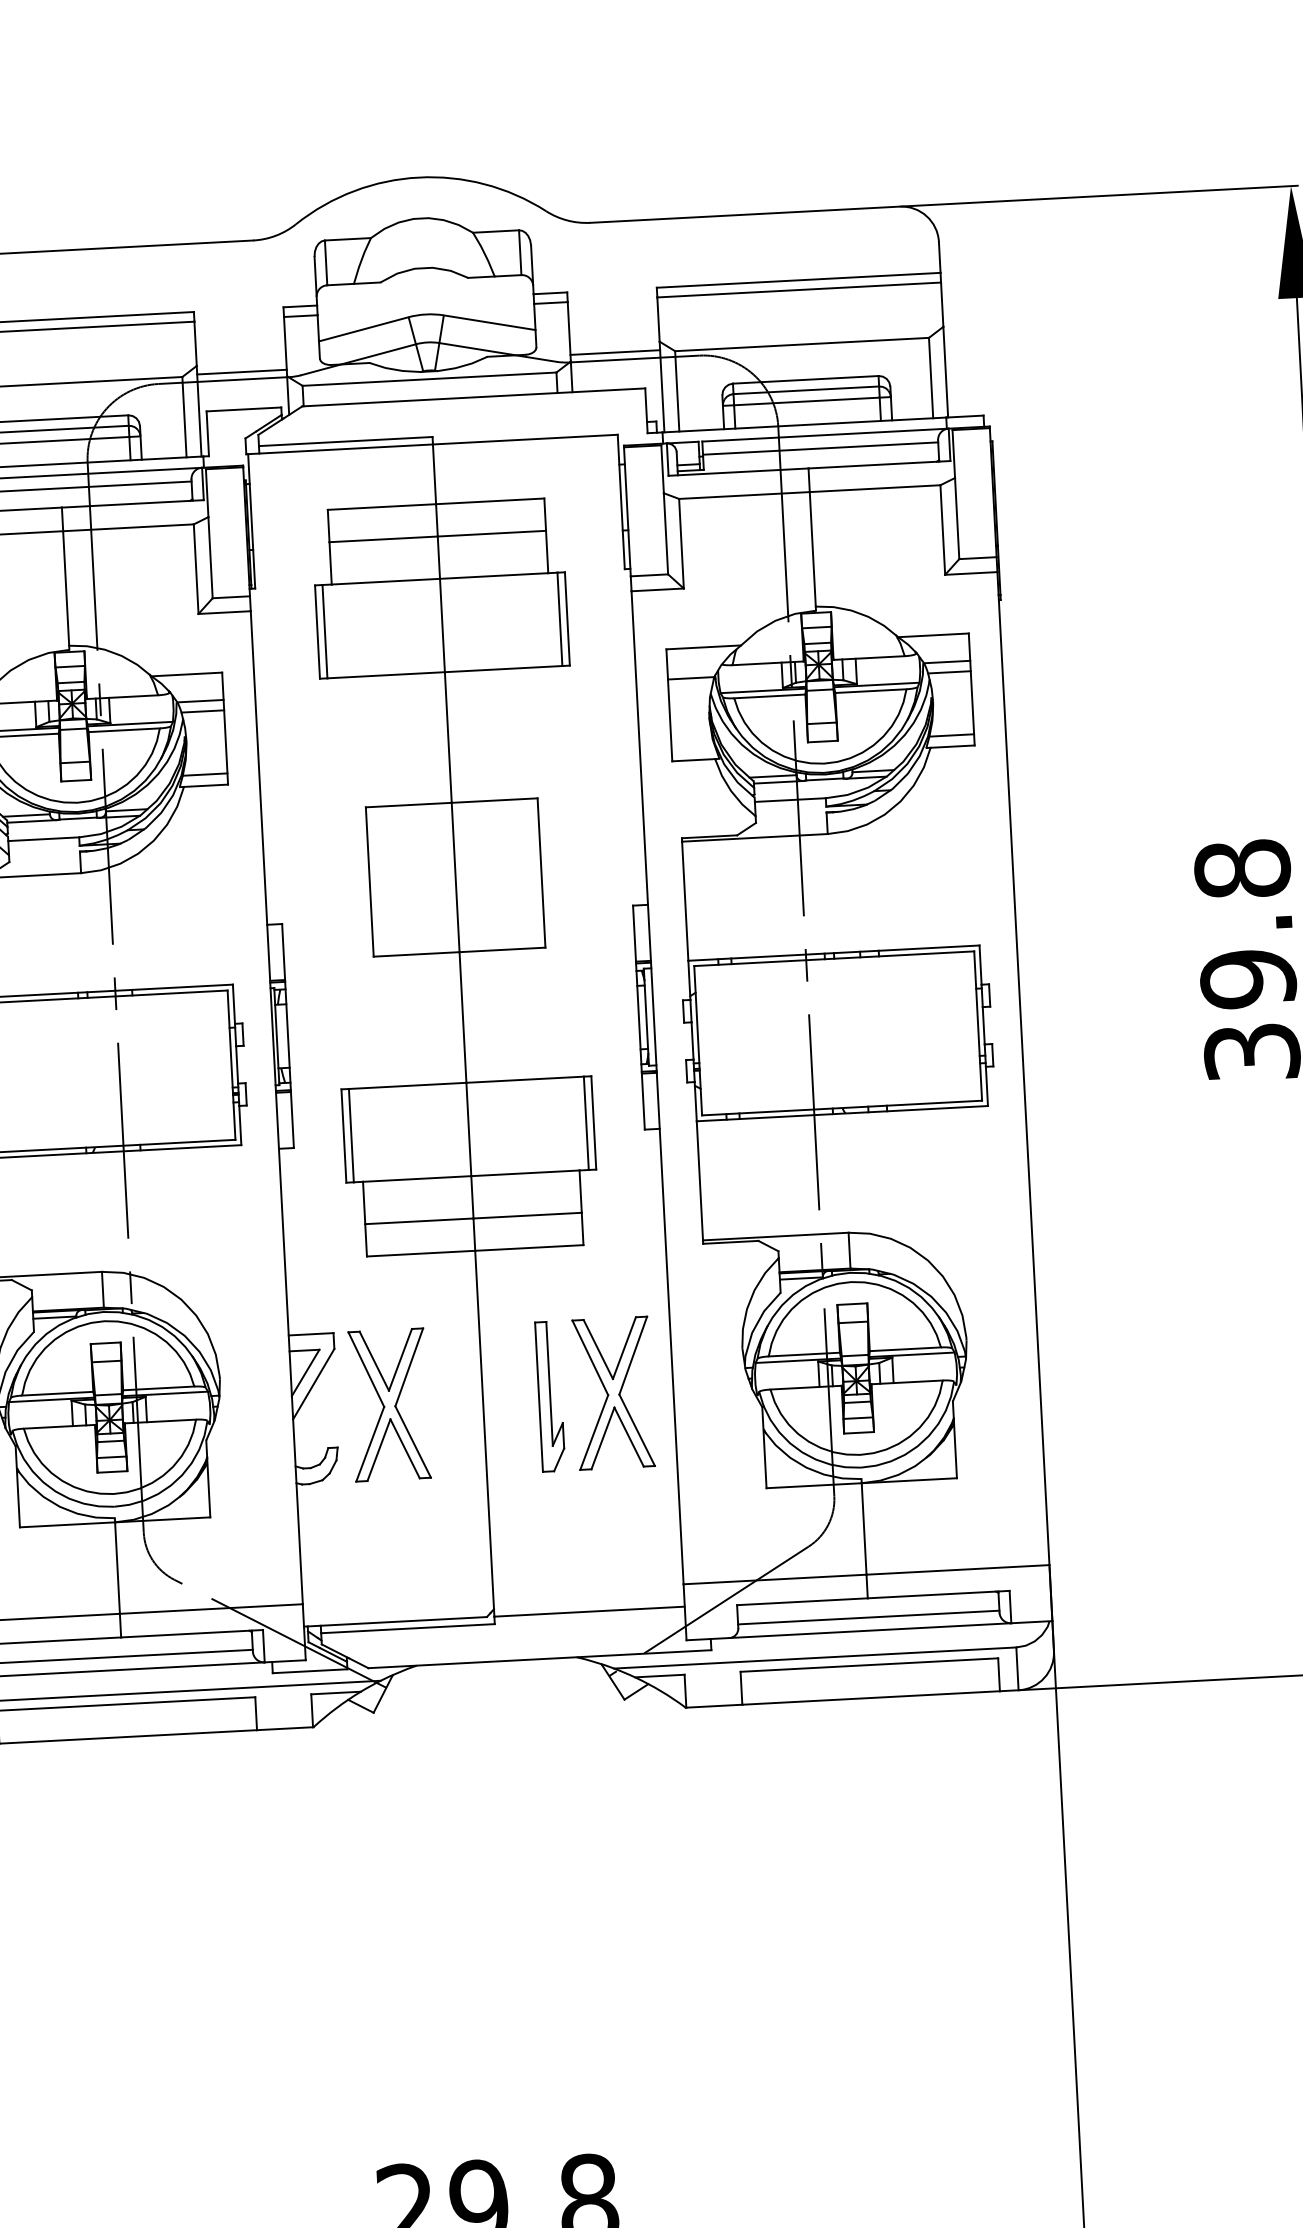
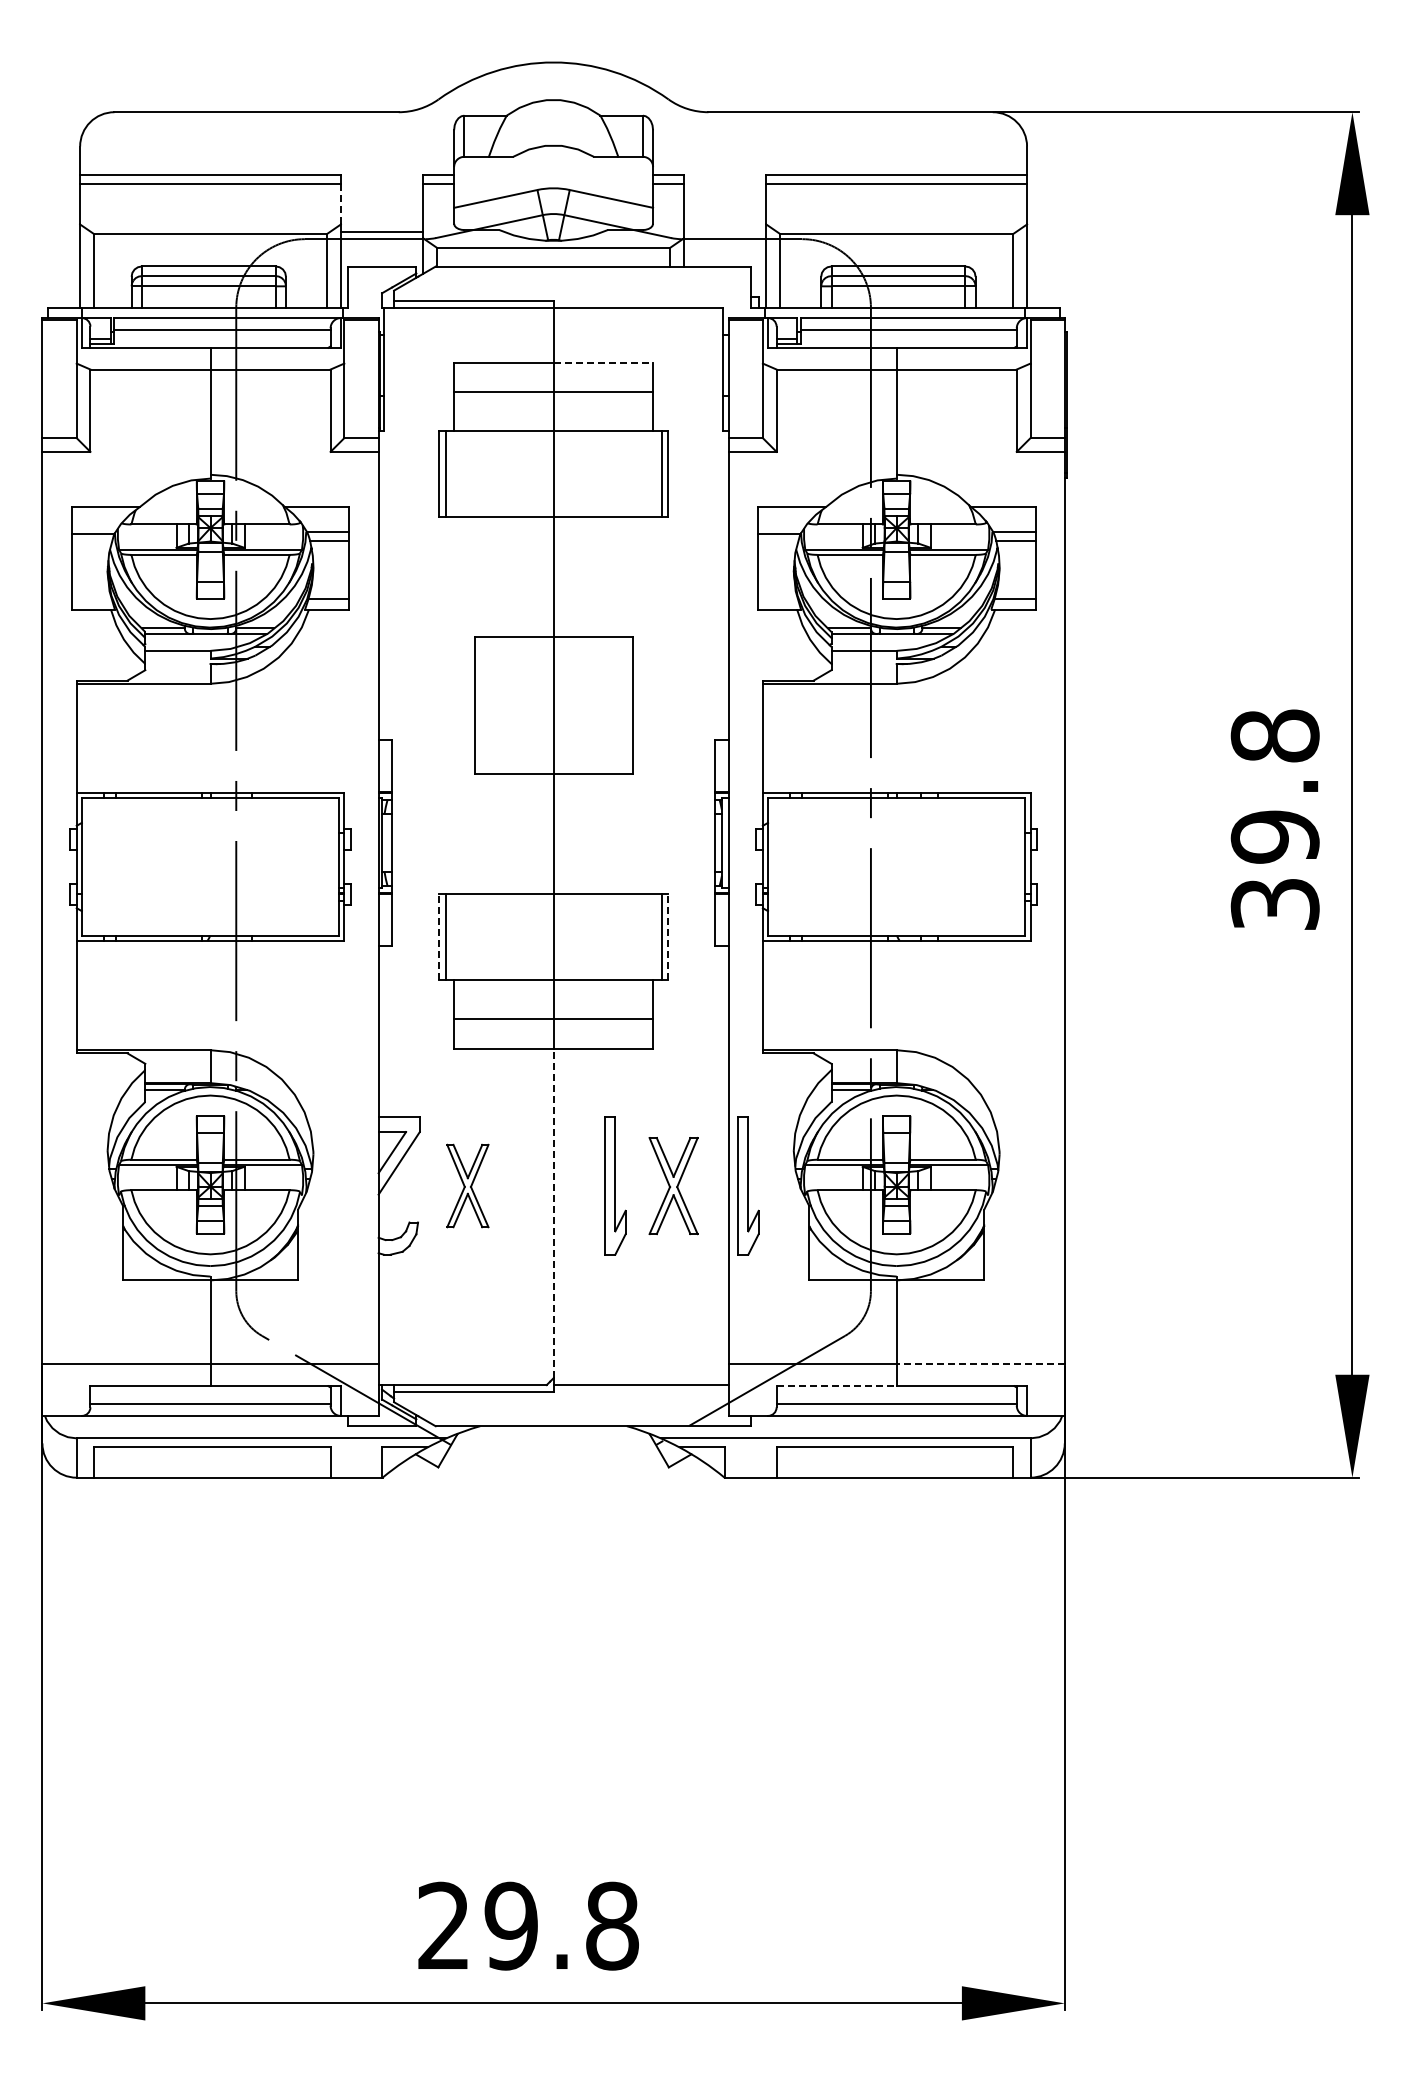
line: (195, 343) -> (340, 203), solid -> dashed
line: (614, 352) -> (724, 232), removed
line: (490, 501) -> (603, 362), solid -> dashed
line: (593, 1123) -> (668, 937), solid -> dashed
line: (343, 1136) -> (438, 937), solid -> dashed
part: (695, 1388) -> (748, 1185), added
part: (613, 1392) -> (673, 1185), size x0.7
part: (389, 1404) -> (467, 1185), size x0.6
line: (484, 1429) -> (553, 1213), solid -> dashed
line: (957, 1569) -> (980, 1364), solid -> dashed
line: (803, 1602) -> (837, 1386), solid -> dashed

